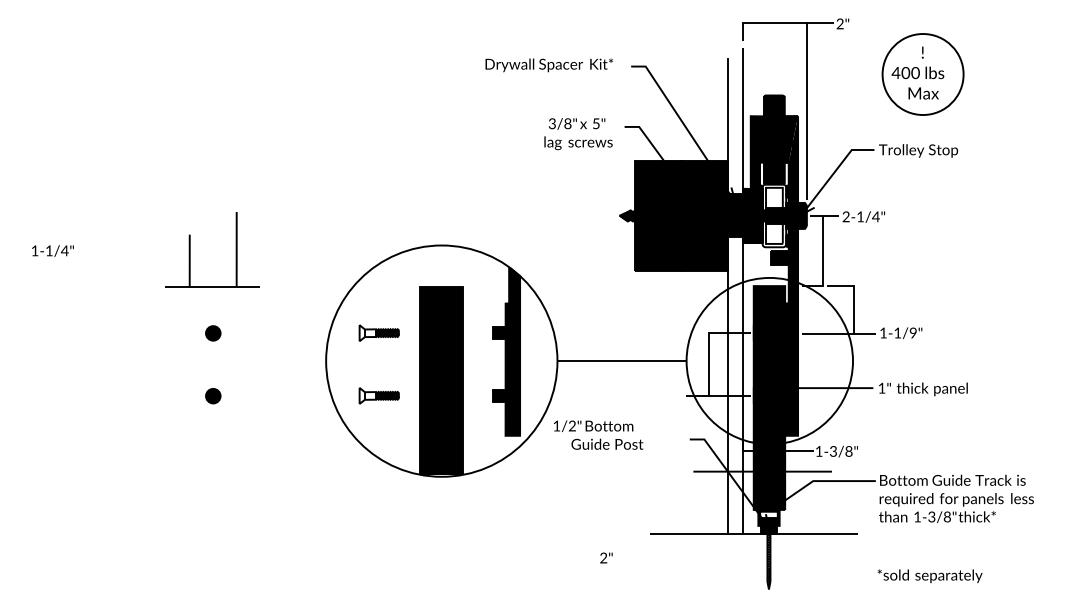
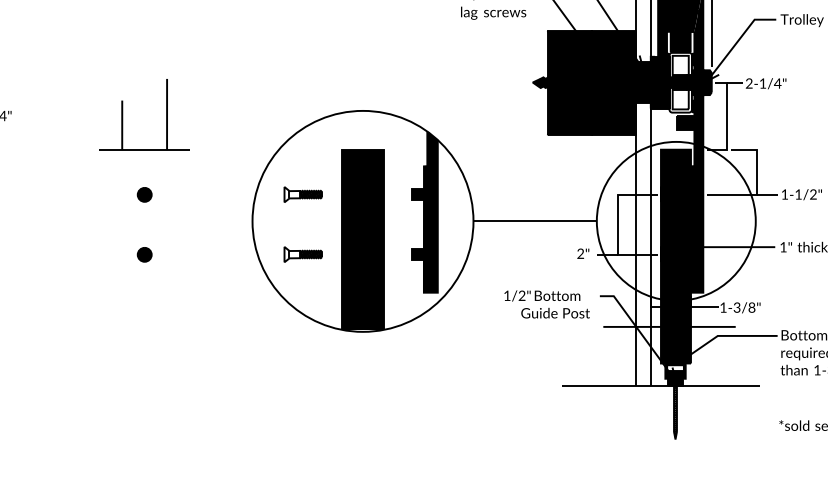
text: (912, 333) -> (812, 194), 1-1/9" -> 1-1/2"
text: (598, 434) -> (547, 303), moved
text: (606, 557) -> (583, 253), moved

